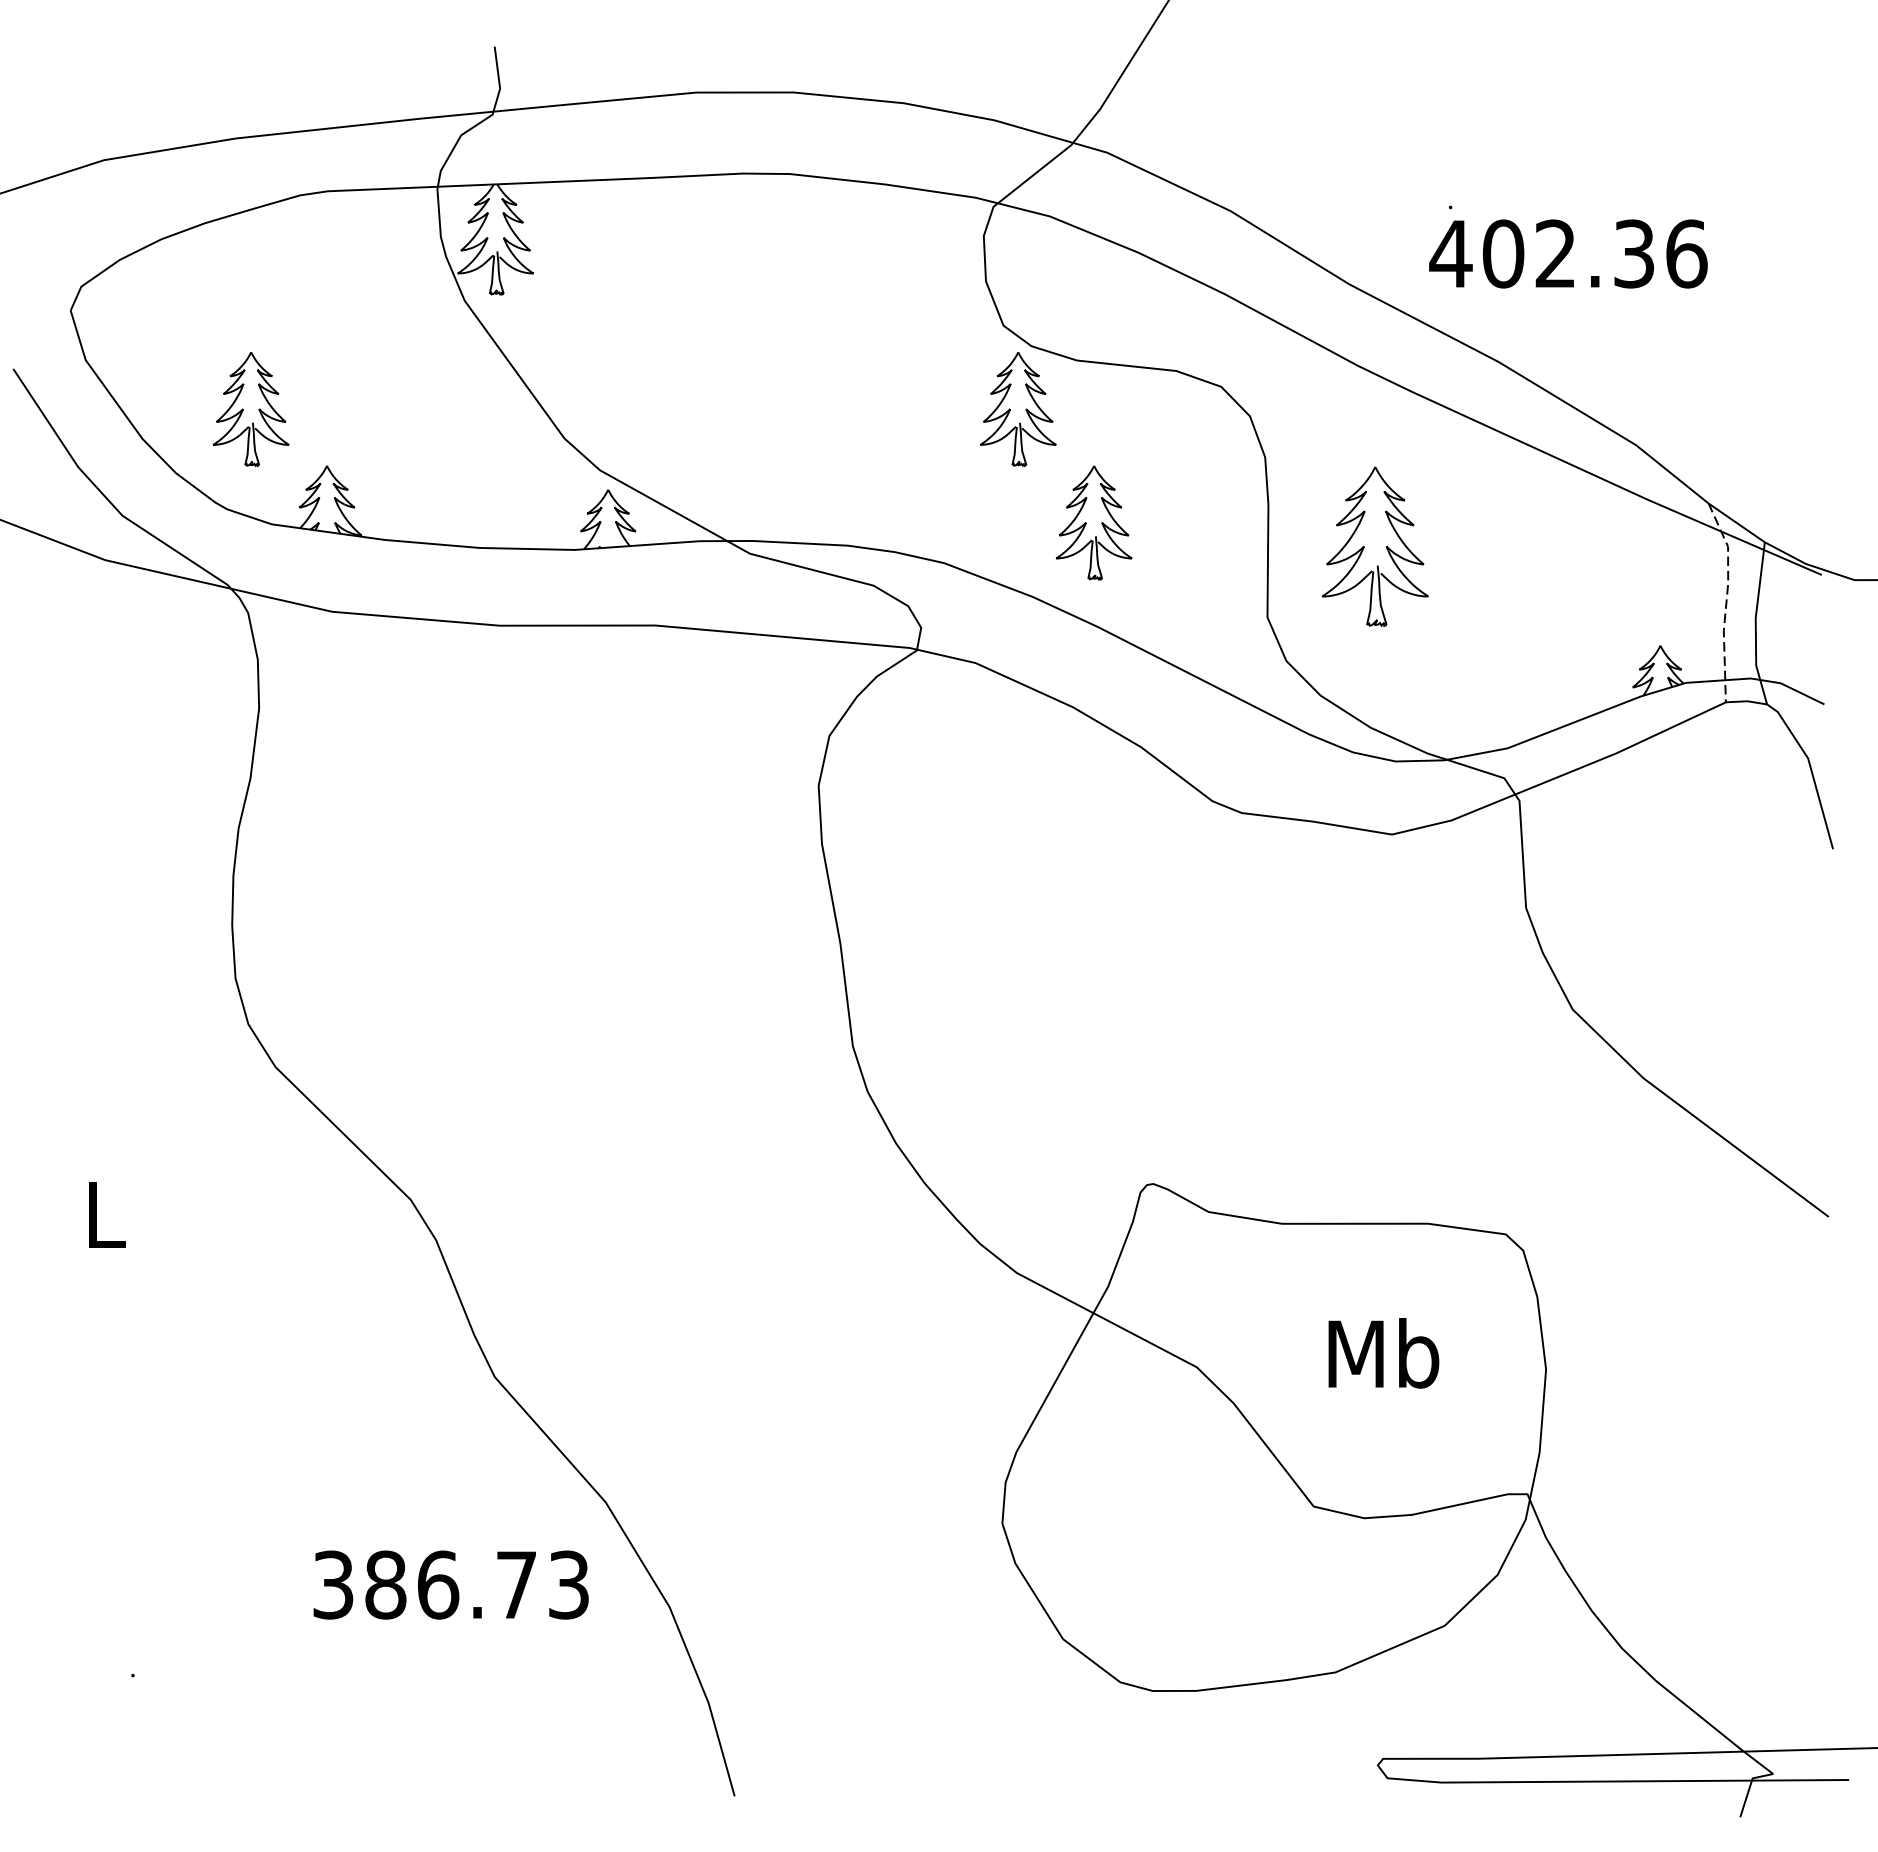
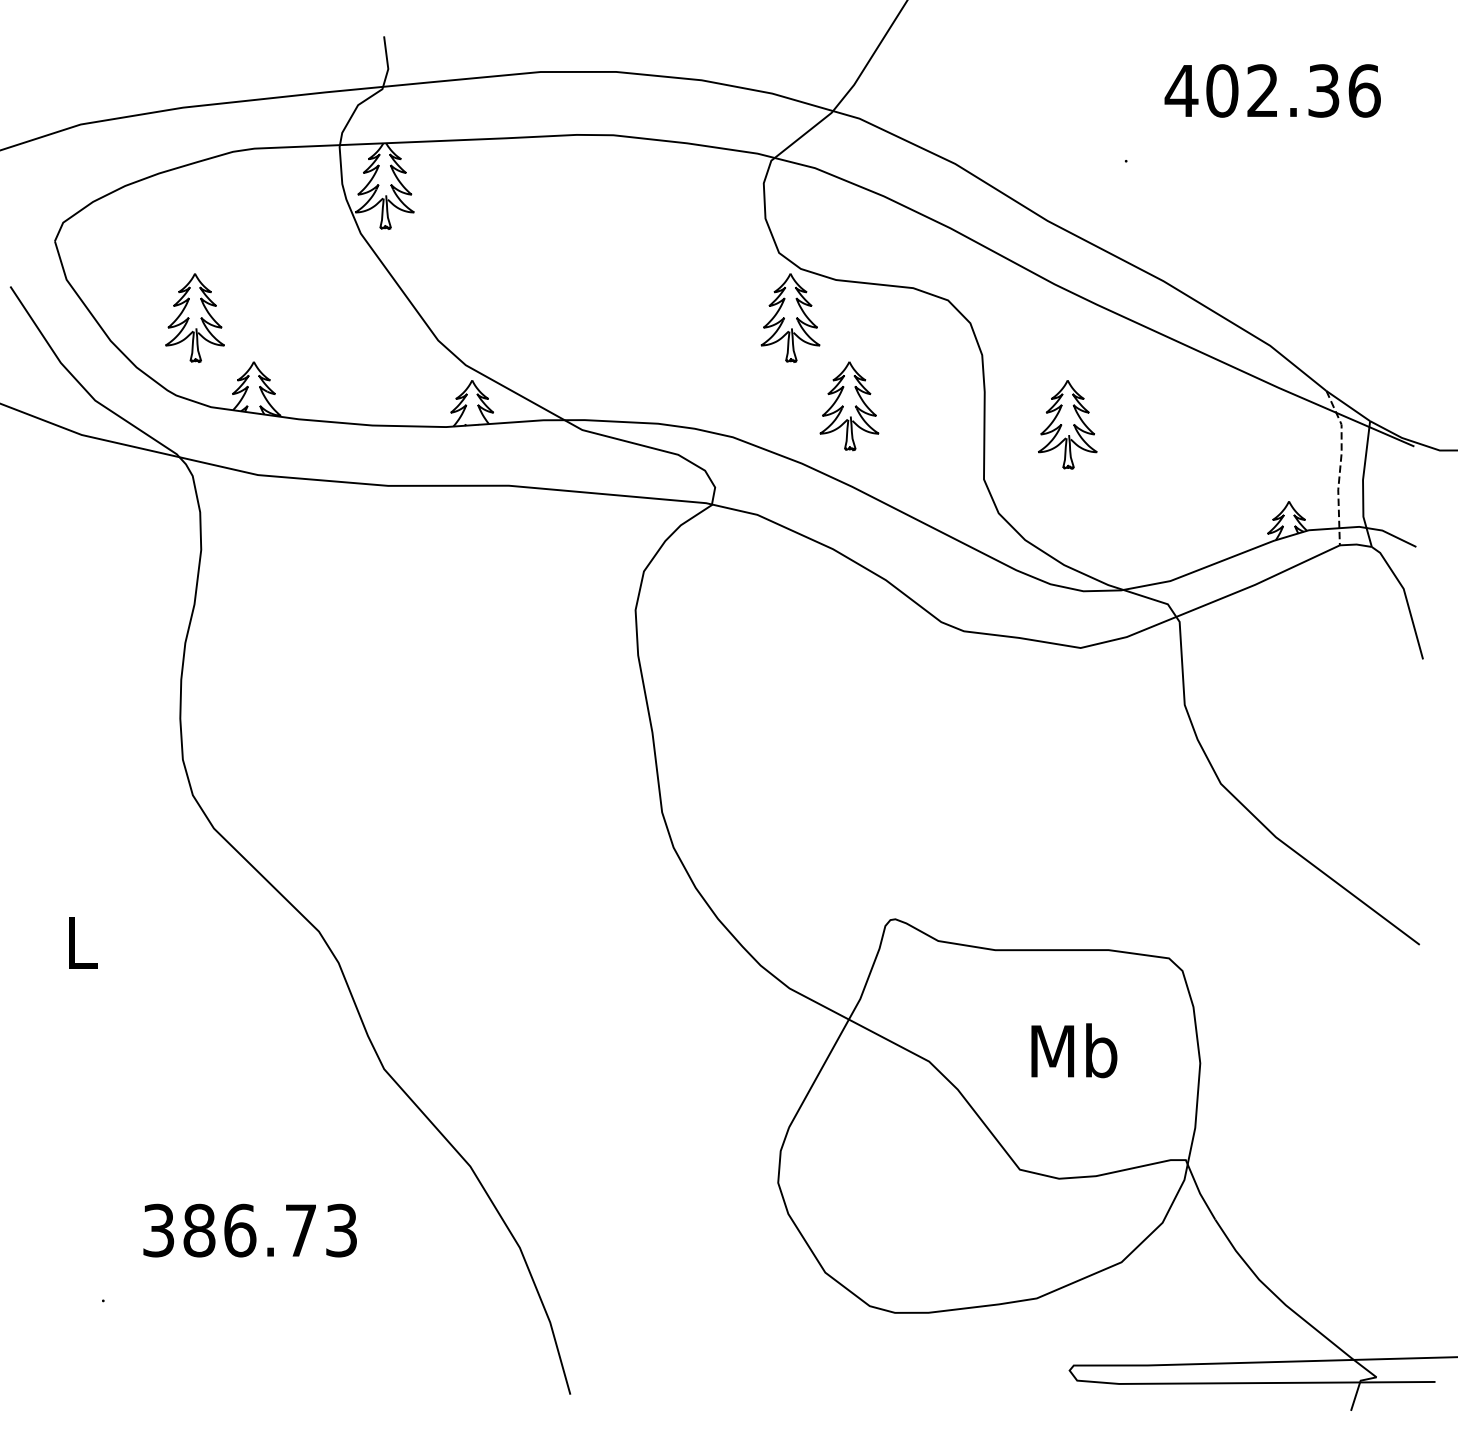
text: (1568, 253) -> (1272, 90), moved
part: (1375, 546) -> (1067, 424), size x0.71
text: (450, 1584) -> (249, 1230), moved

